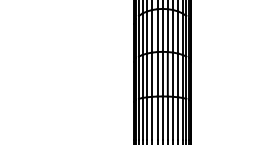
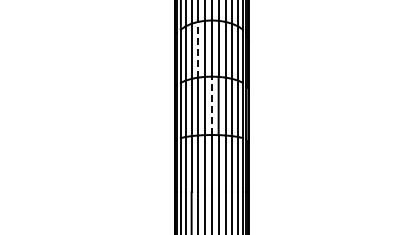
line: (152, 31) -> (198, 49), solid -> dashed
line: (162, 73) -> (211, 105), solid -> dashed

